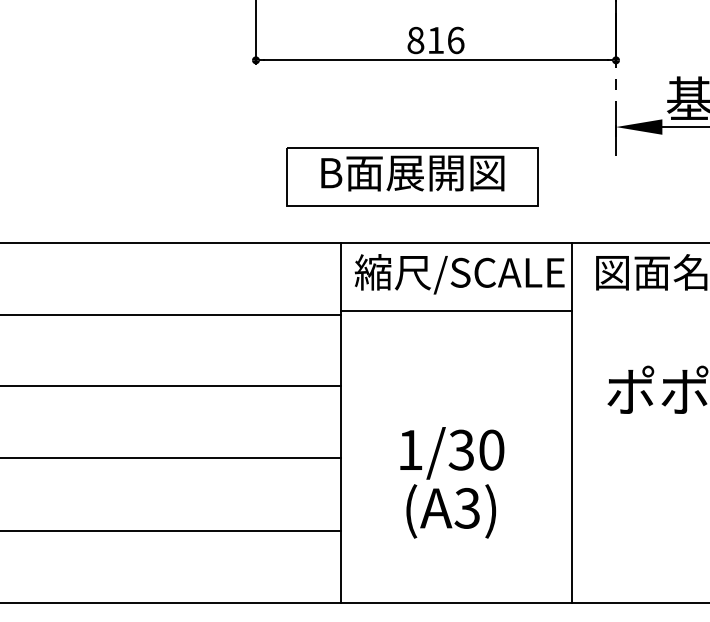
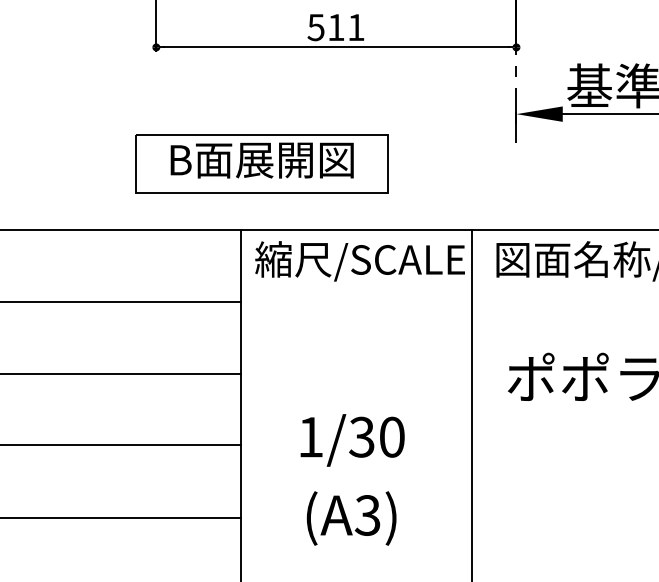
text: (435, 40) -> (335, 27), 816 -> 511
part: (412, 176) -> (261, 163), moved
line: (455, 310) -> (355, 297), removed
text: (451, 511) -> (351, 518), moved

